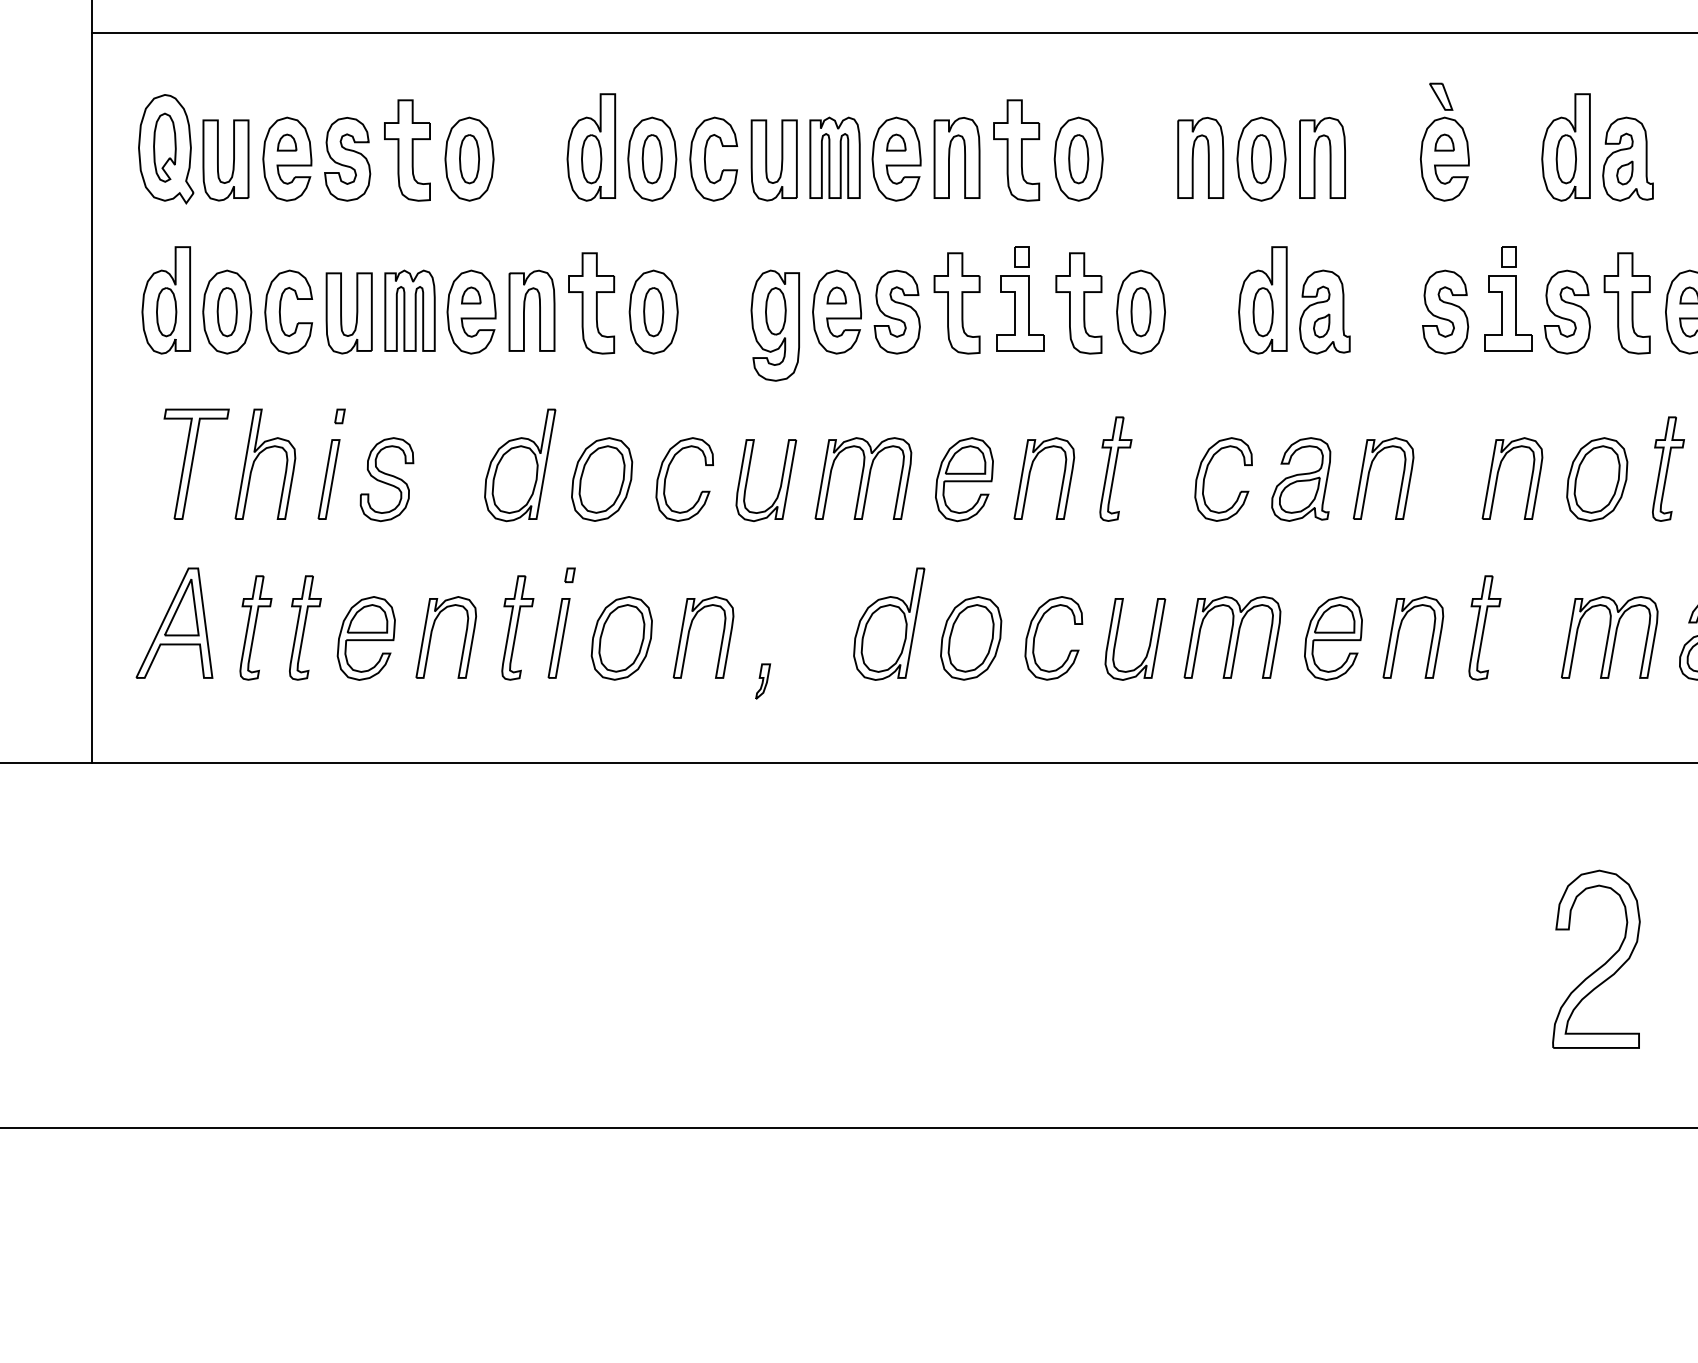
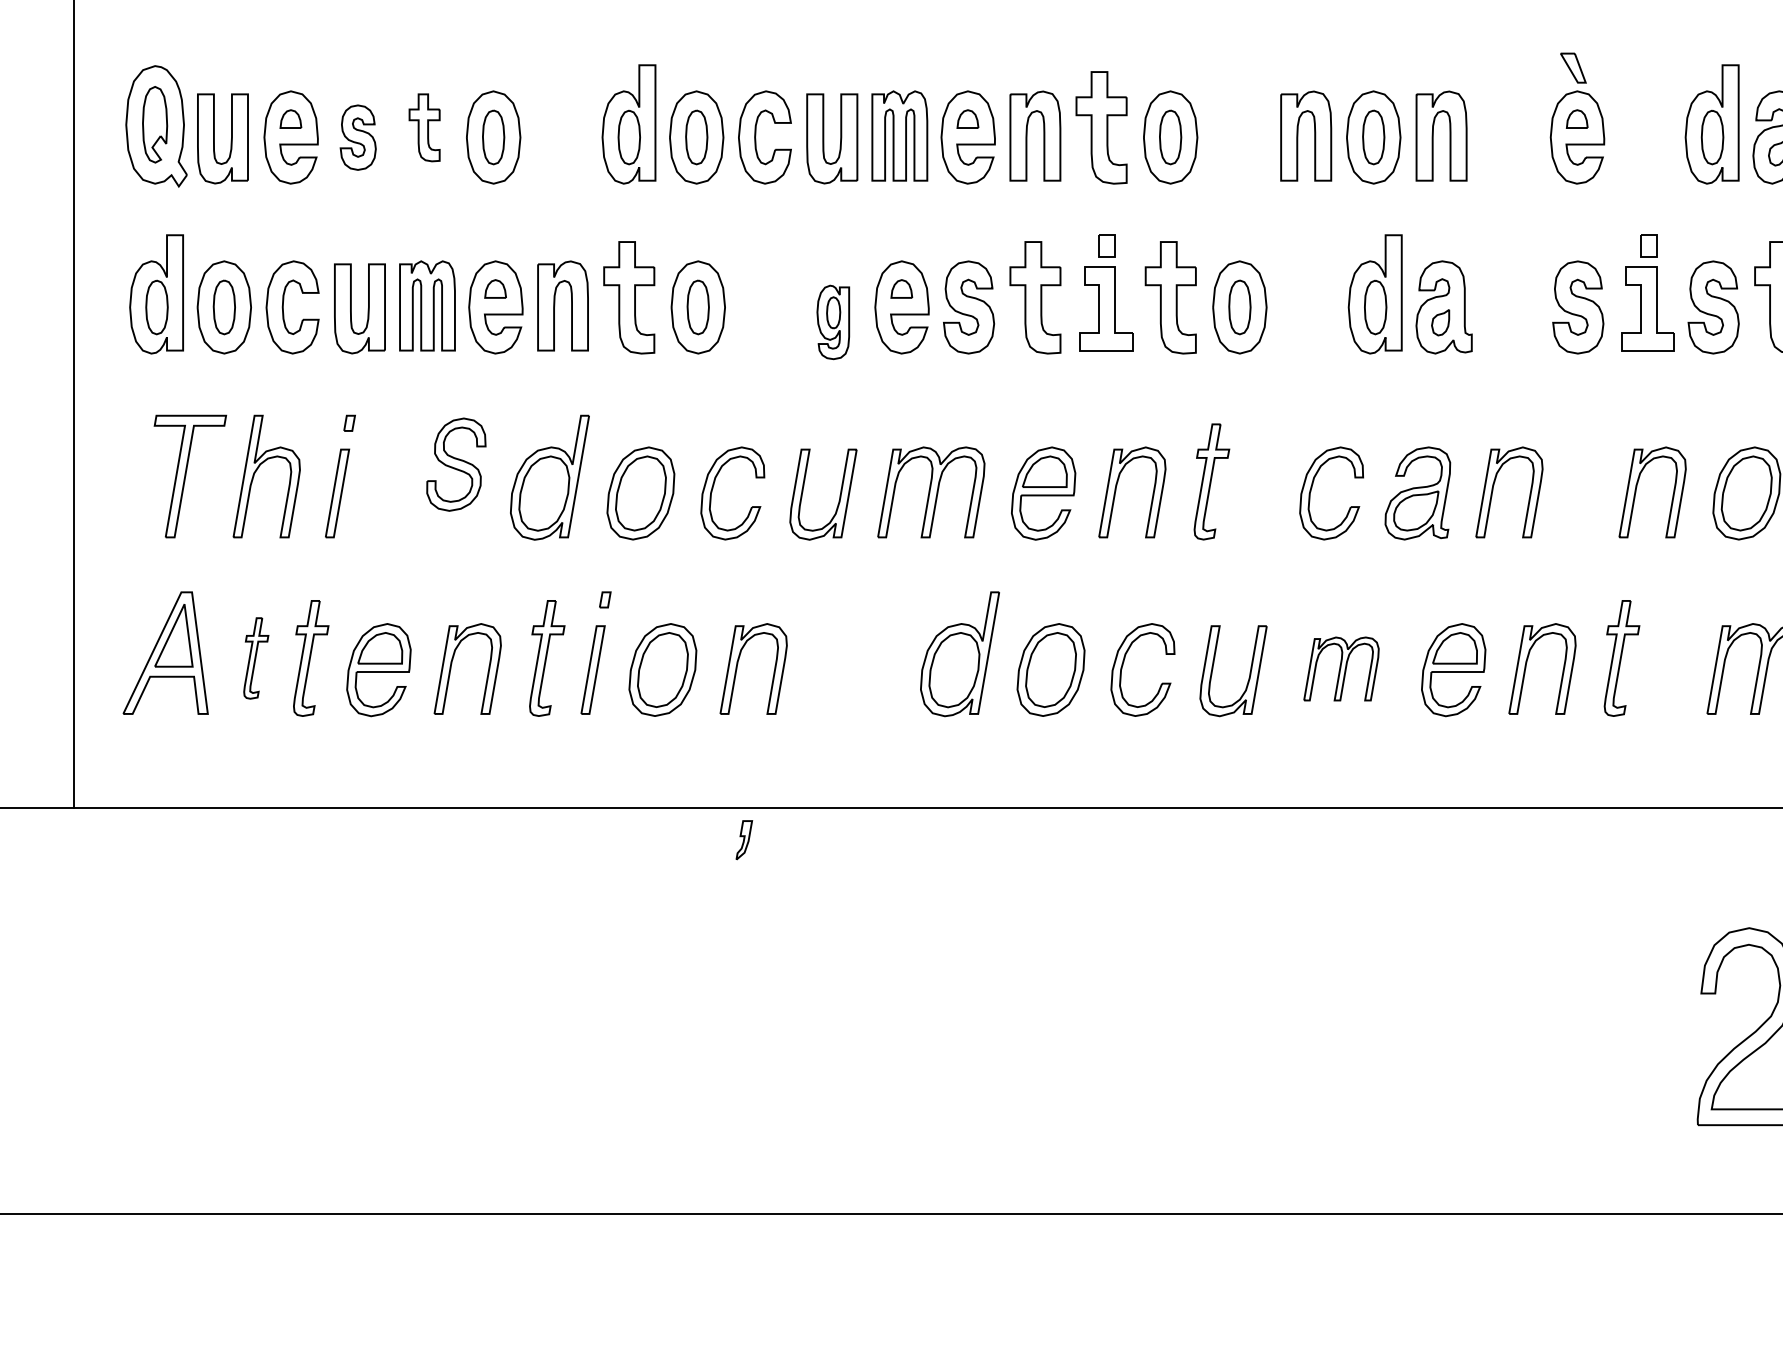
part: (407, 150) -> (424, 127), size x0.6
part: (347, 159) -> (357, 137), size x0.7
part: (774, 325) -> (832, 322), size x0.6
part: (386, 479) -> (455, 464), moved
part: (255, 627) -> (255, 657), size x0.7
part: (1232, 637) -> (1341, 669), size x0.7
part: (763, 681) -> (744, 840), moved

